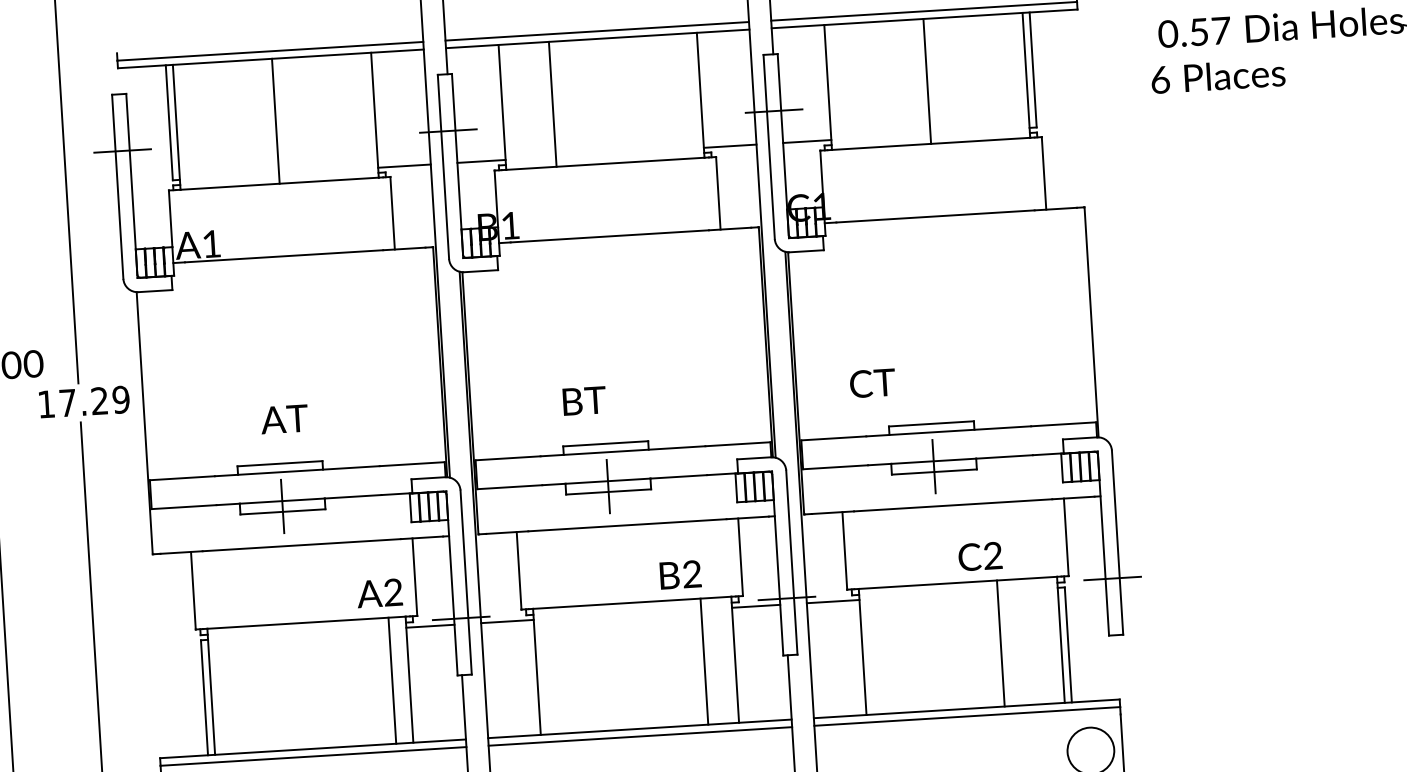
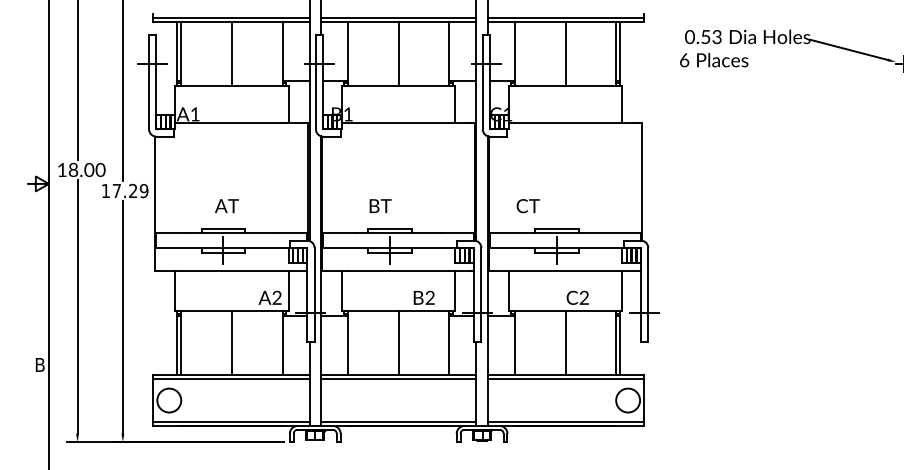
text: (1220, 31) -> (716, 37), 0.57 -> 0.53
line: (552, 103) -> (398, 53), moved
line: (1000, 642) -> (565, 342), moved
line: (704, 660) -> (398, 342), moved
line: (391, 680) -> (231, 342), moved

